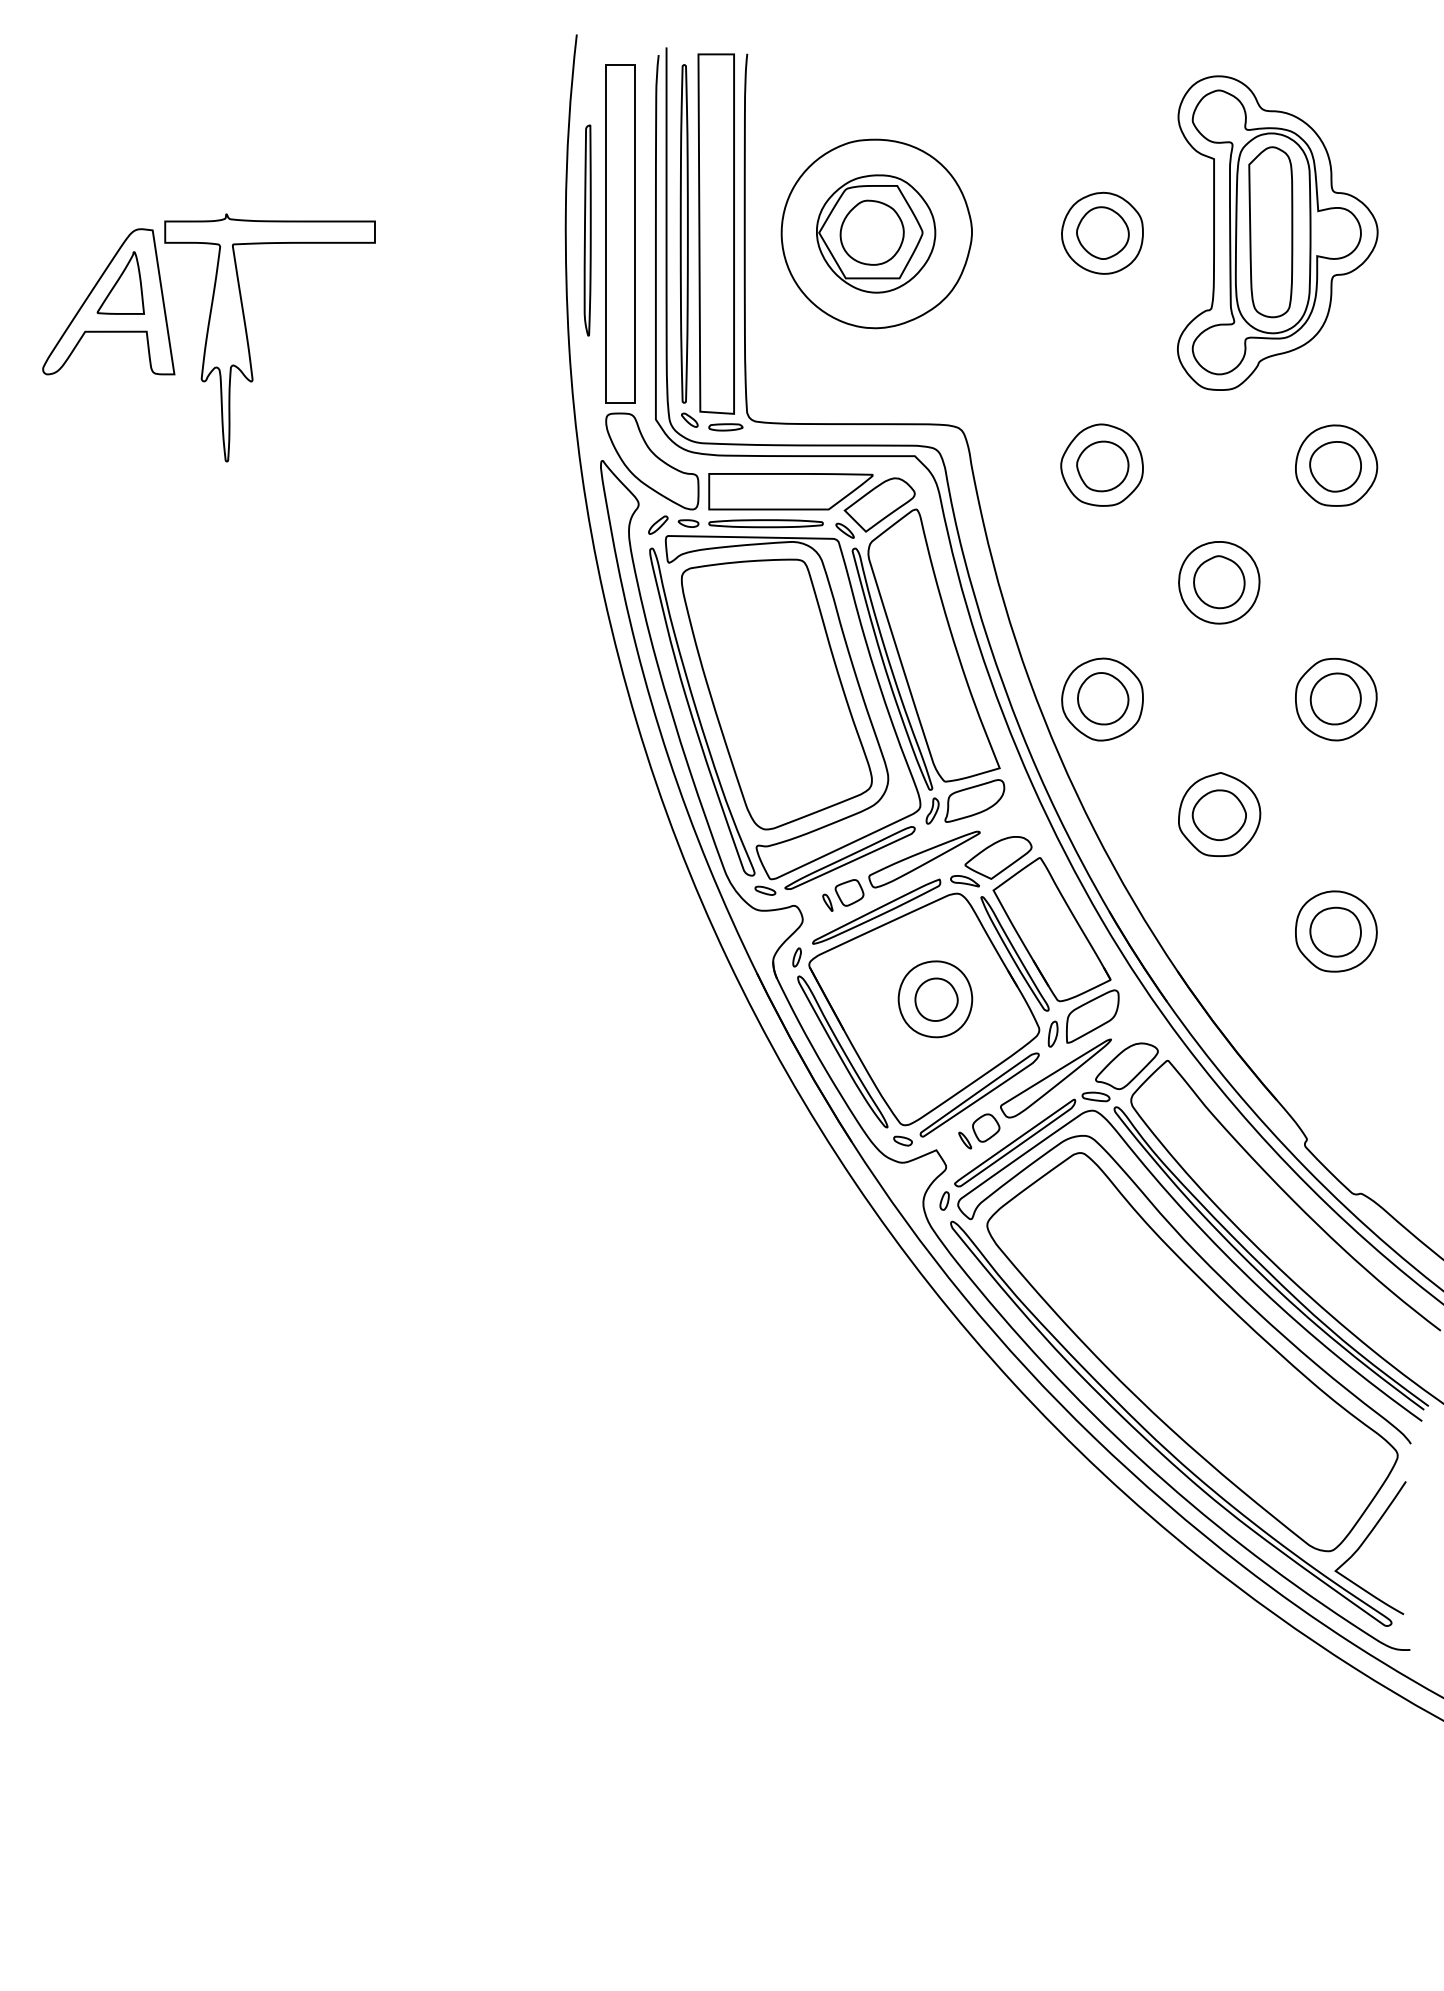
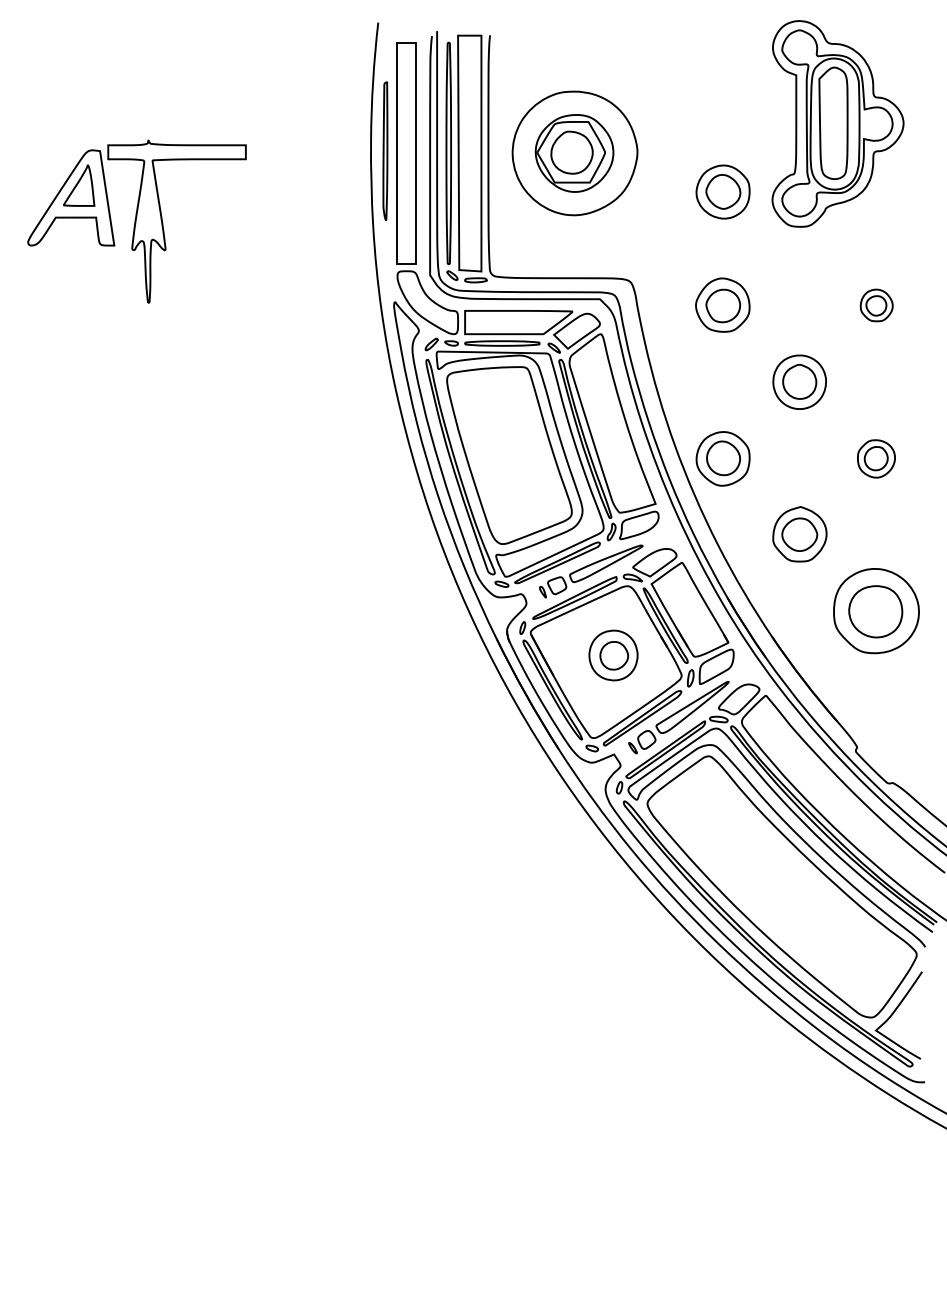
part: (1101, 232) -> (722, 191), moved
part: (1276, 232) -> (837, 123), moved
part: (1336, 465) -> (876, 305), size x0.6
part: (1336, 698) -> (876, 458), size x0.7
part: (1336, 930) -> (876, 610), size x1.6

